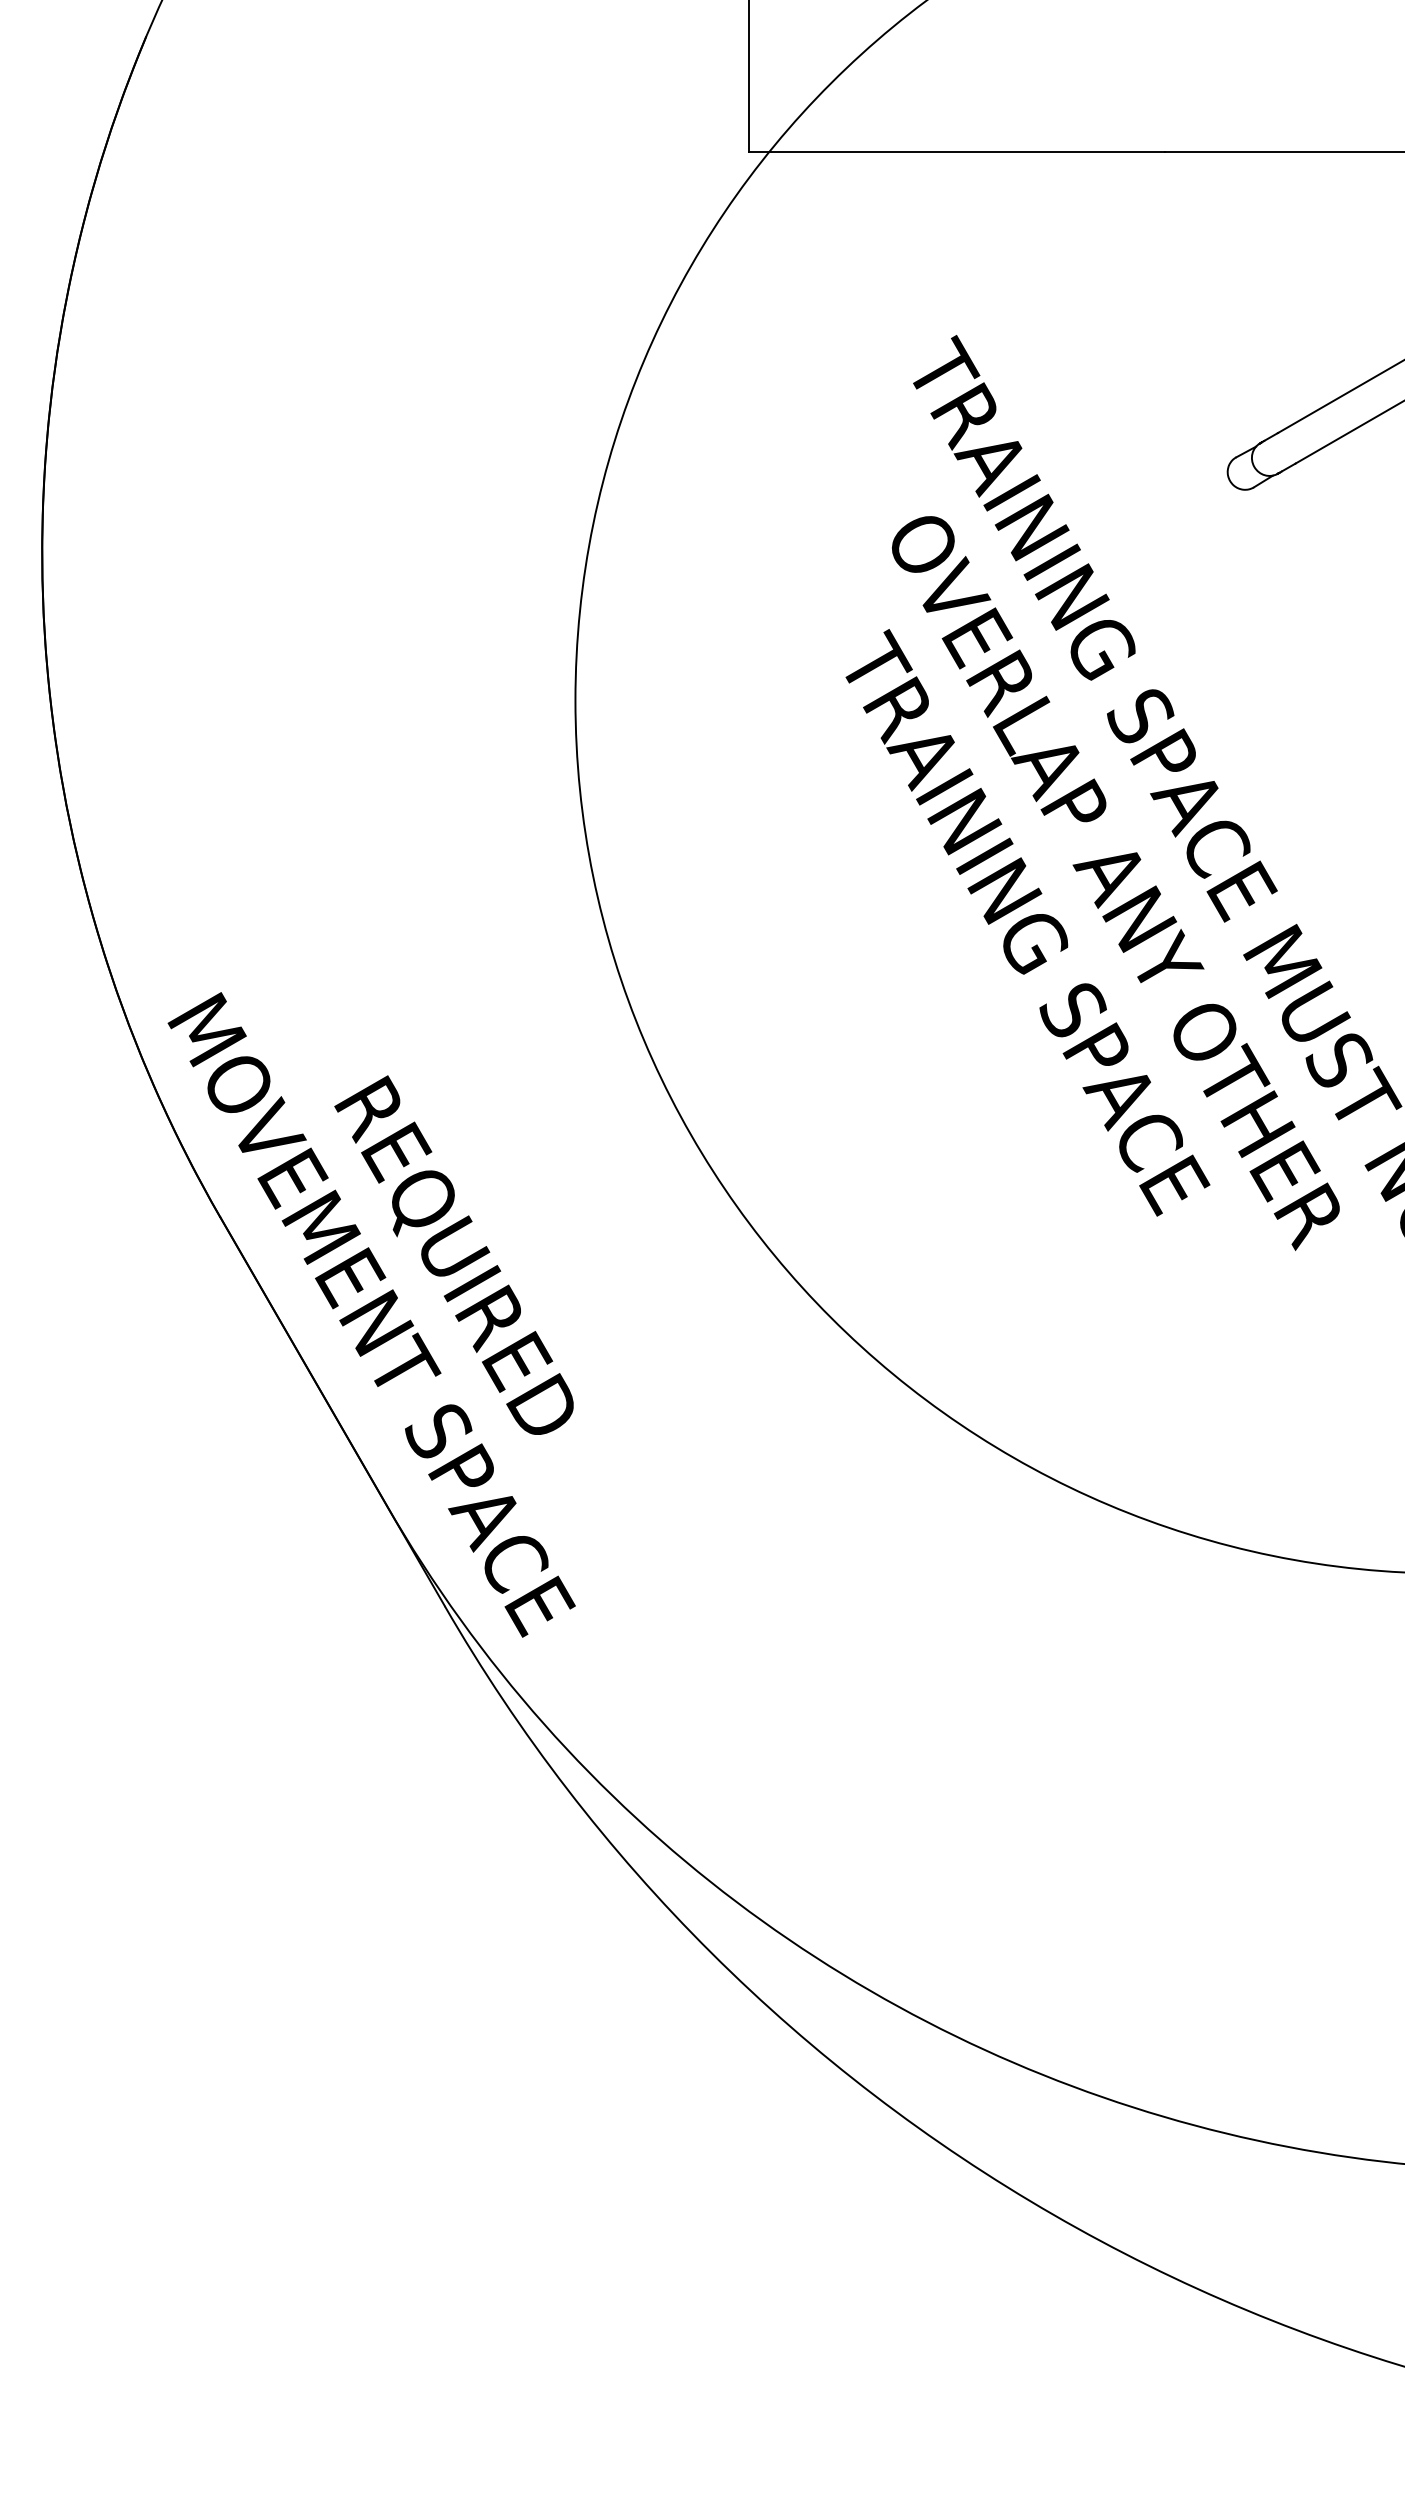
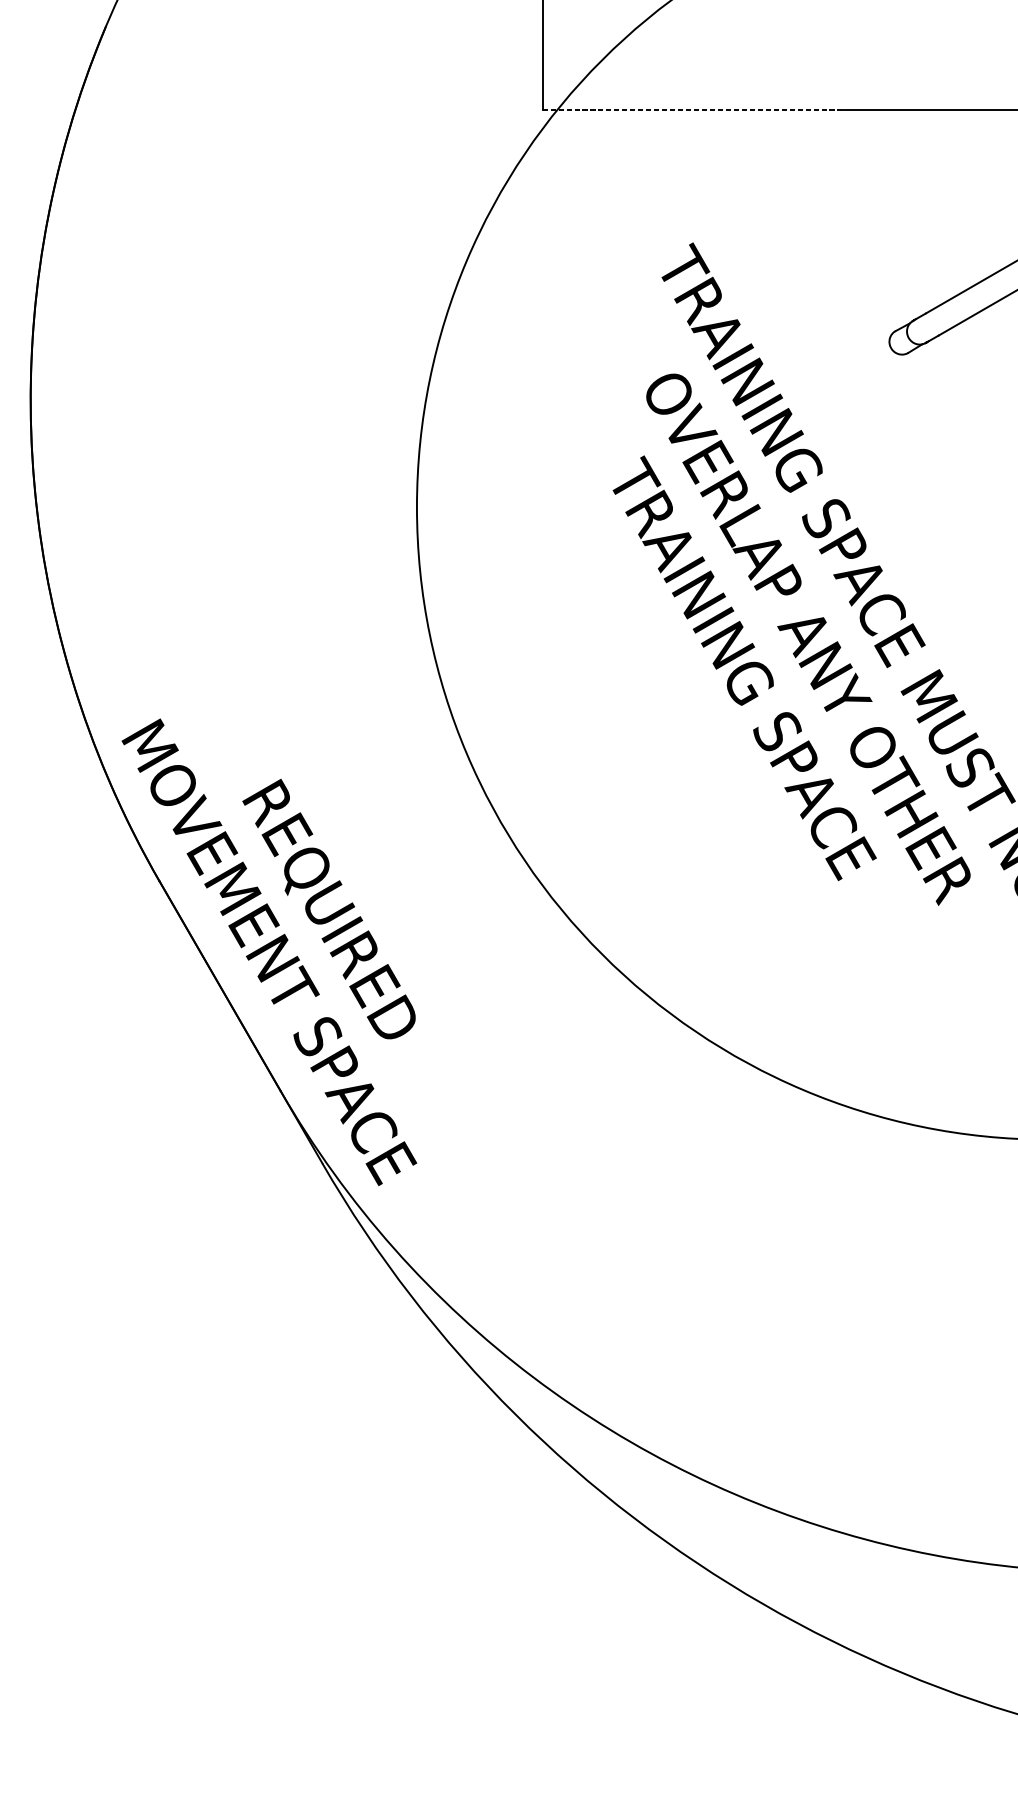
line: (956, 151) -> (692, 109), solid -> dashed

